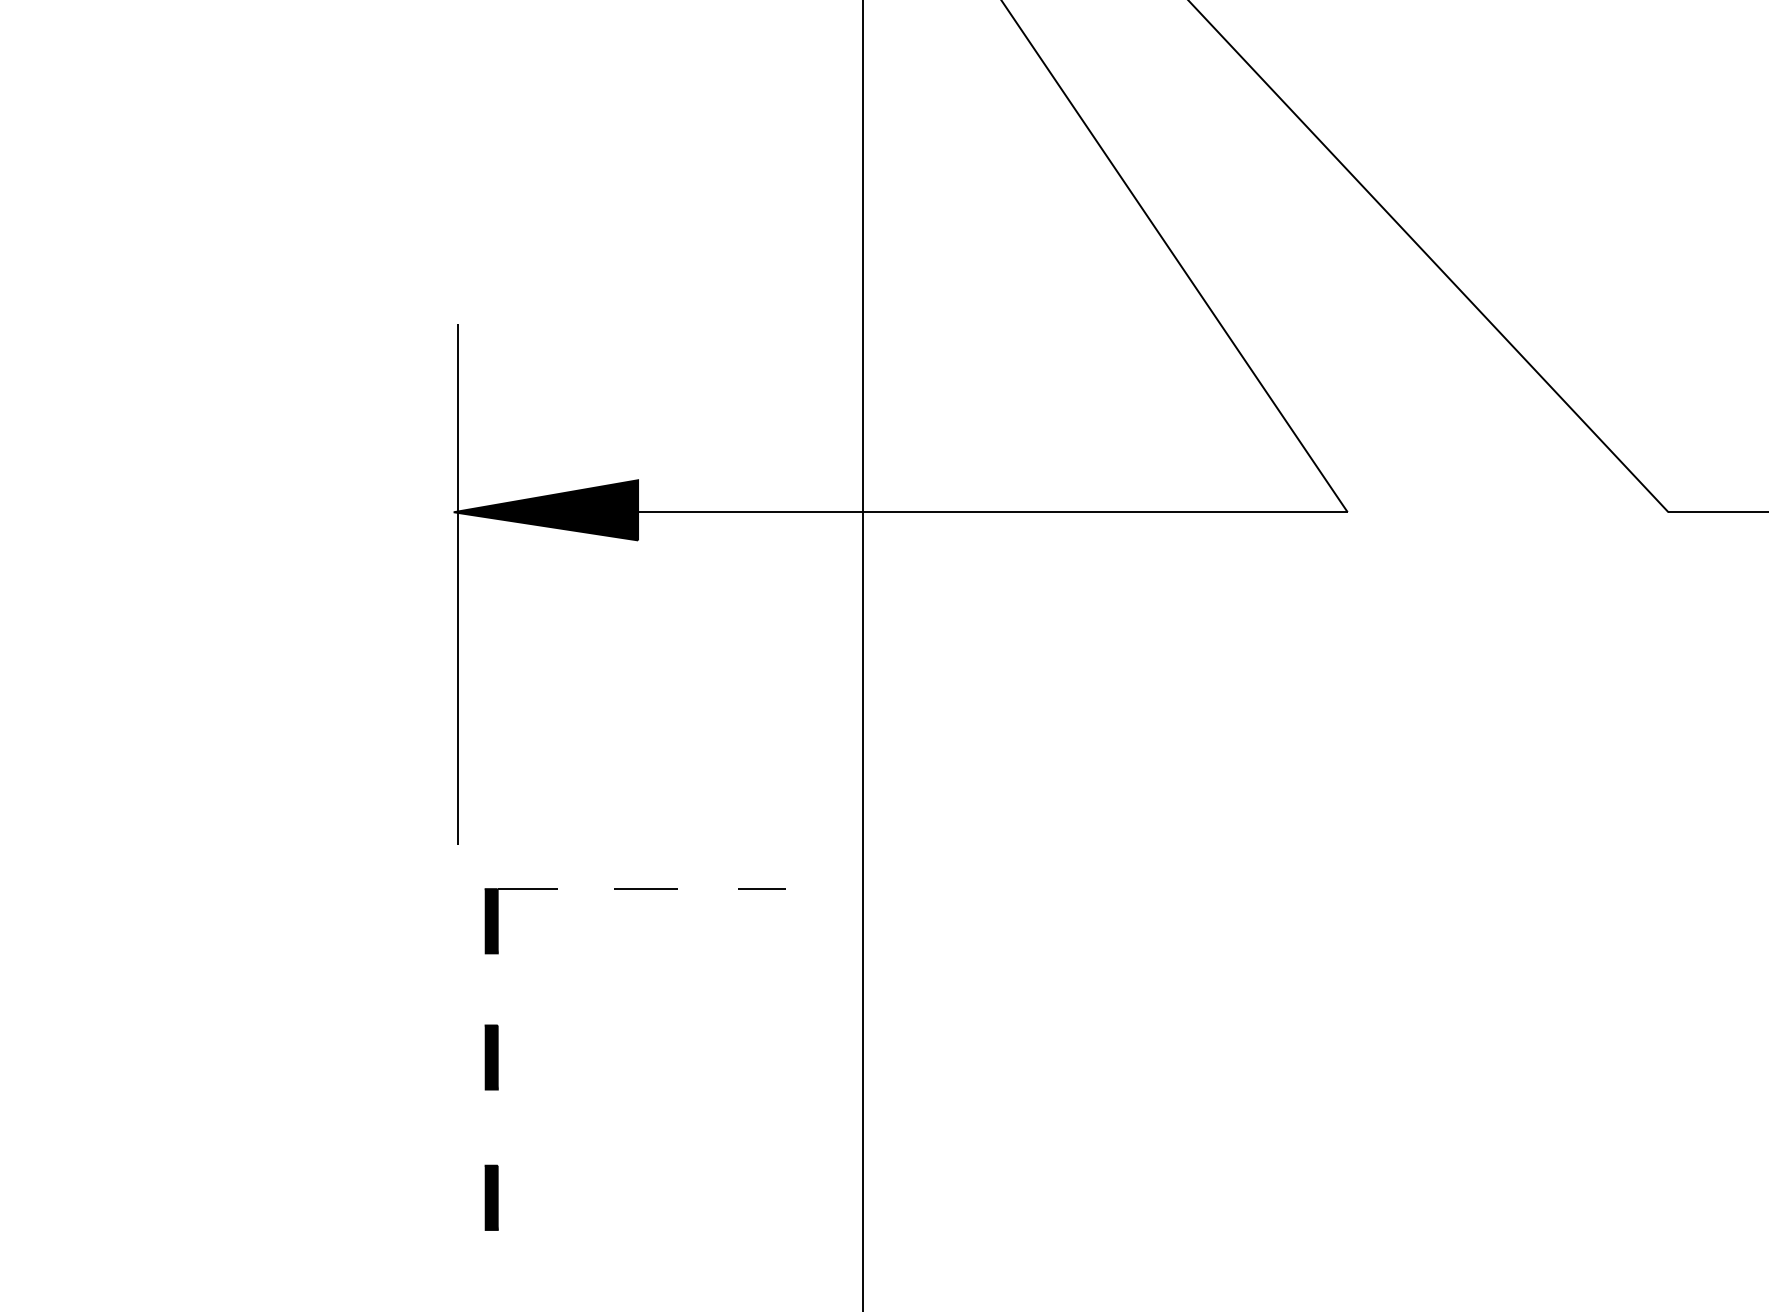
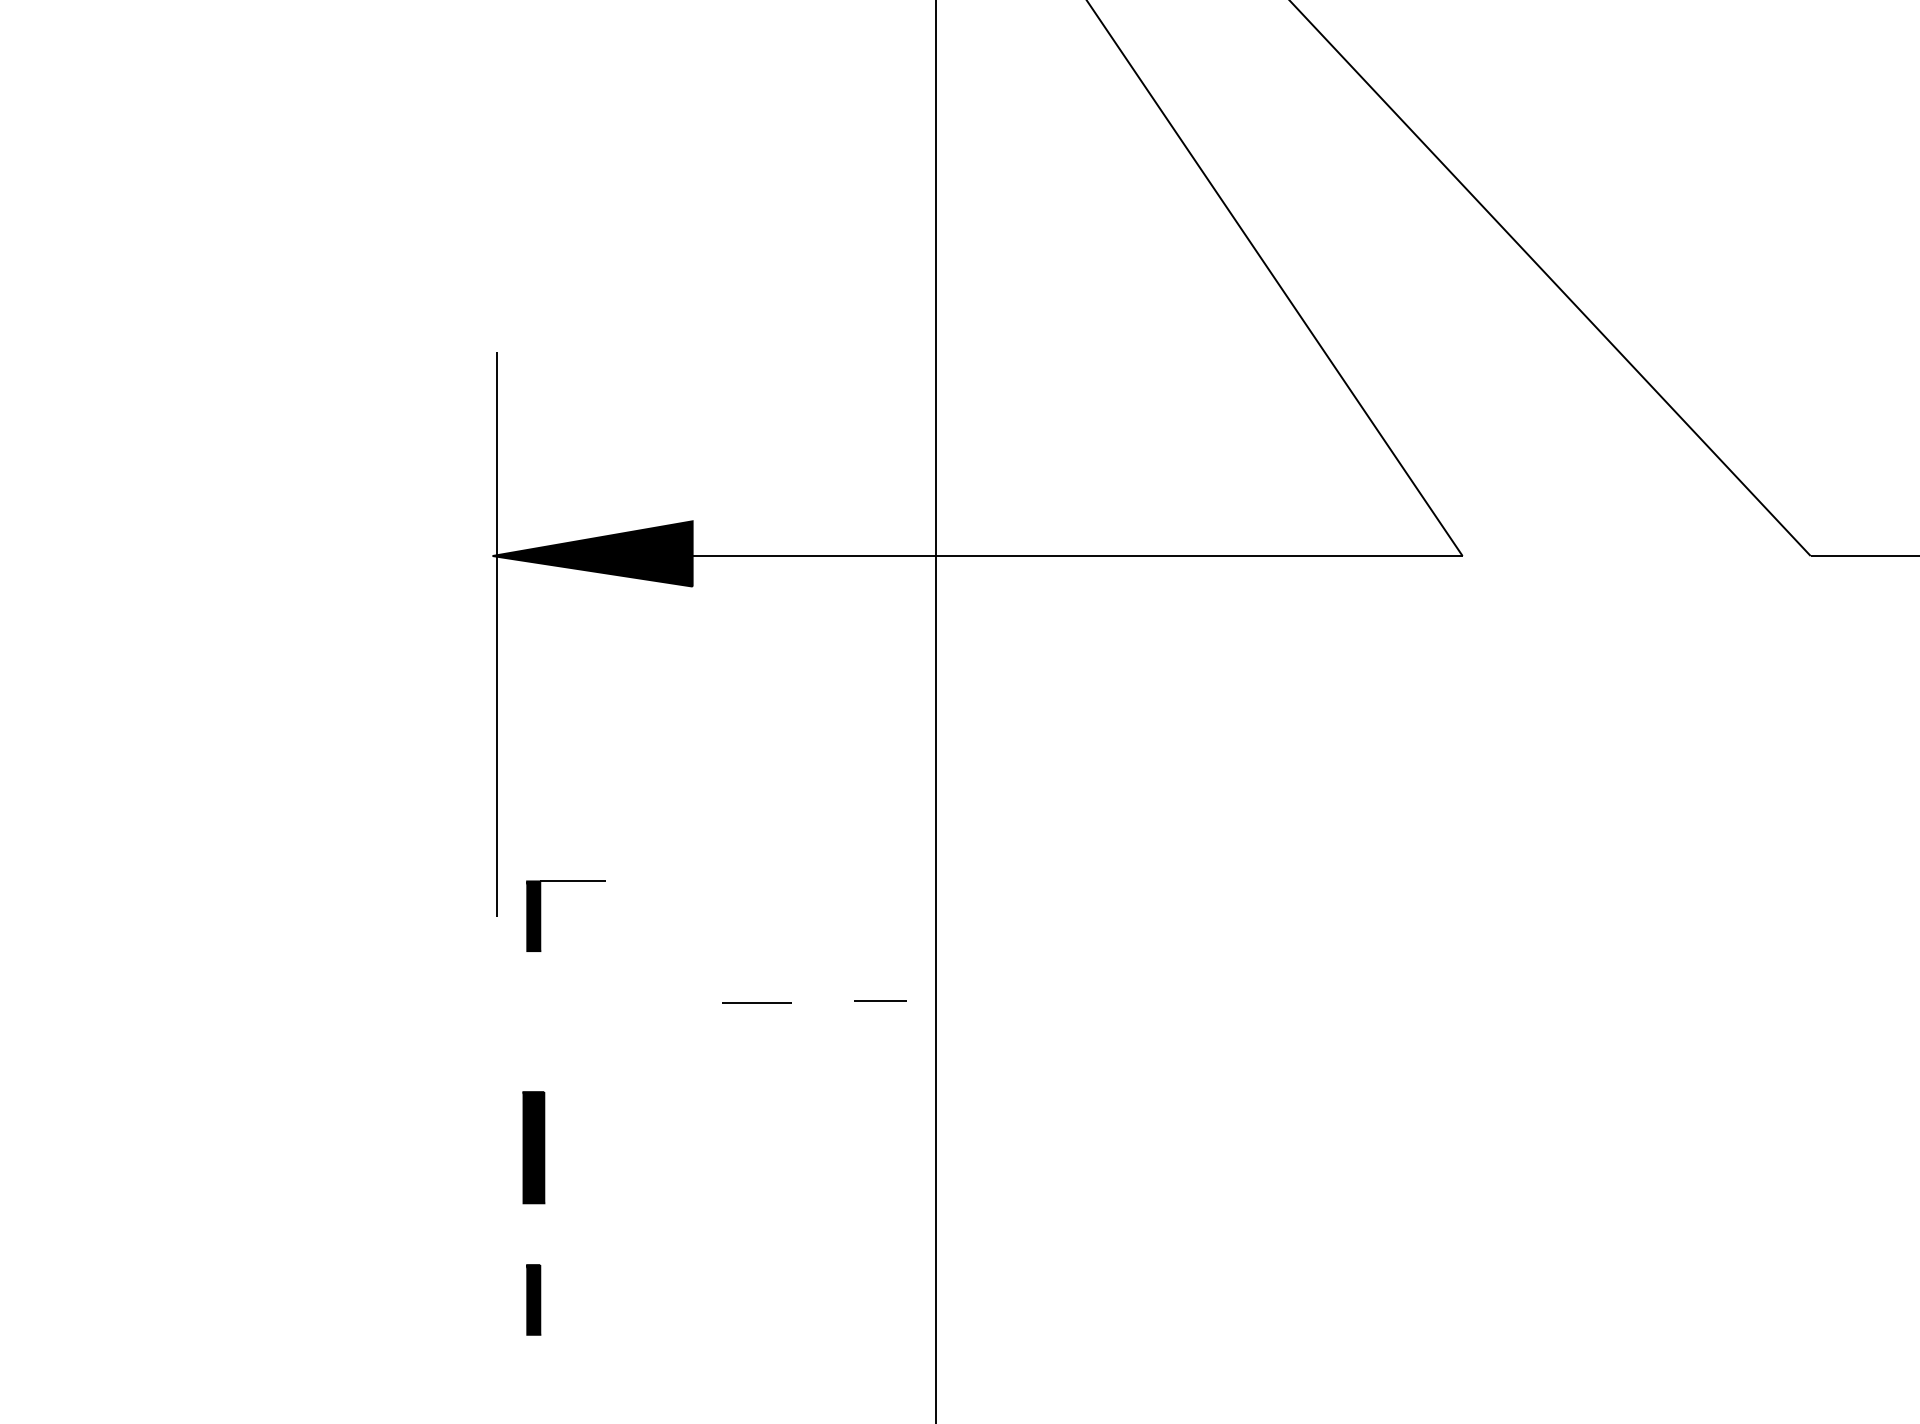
line: (645, 888) -> (756, 1002), moved
line: (761, 888) -> (879, 1000), moved
part: (498, 921) -> (541, 916), moved
part: (491, 1057) -> (533, 1147), size x1.6

